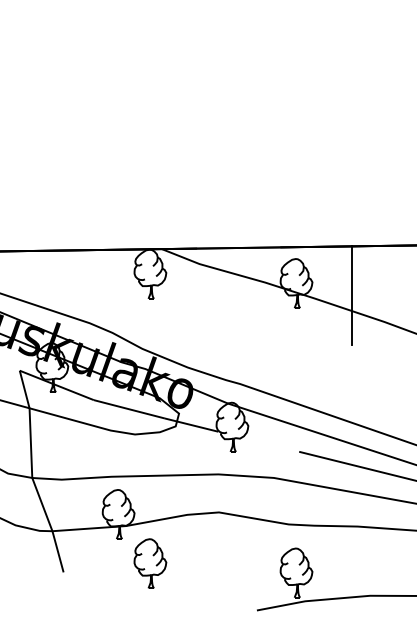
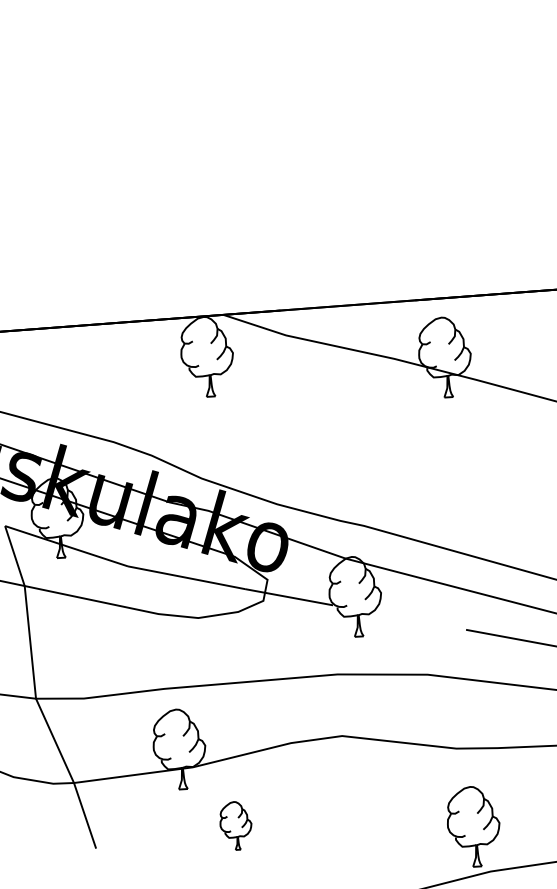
line: (351, 295) -> (535, 371), removed
part: (150, 563) -> (236, 825), size x0.6

